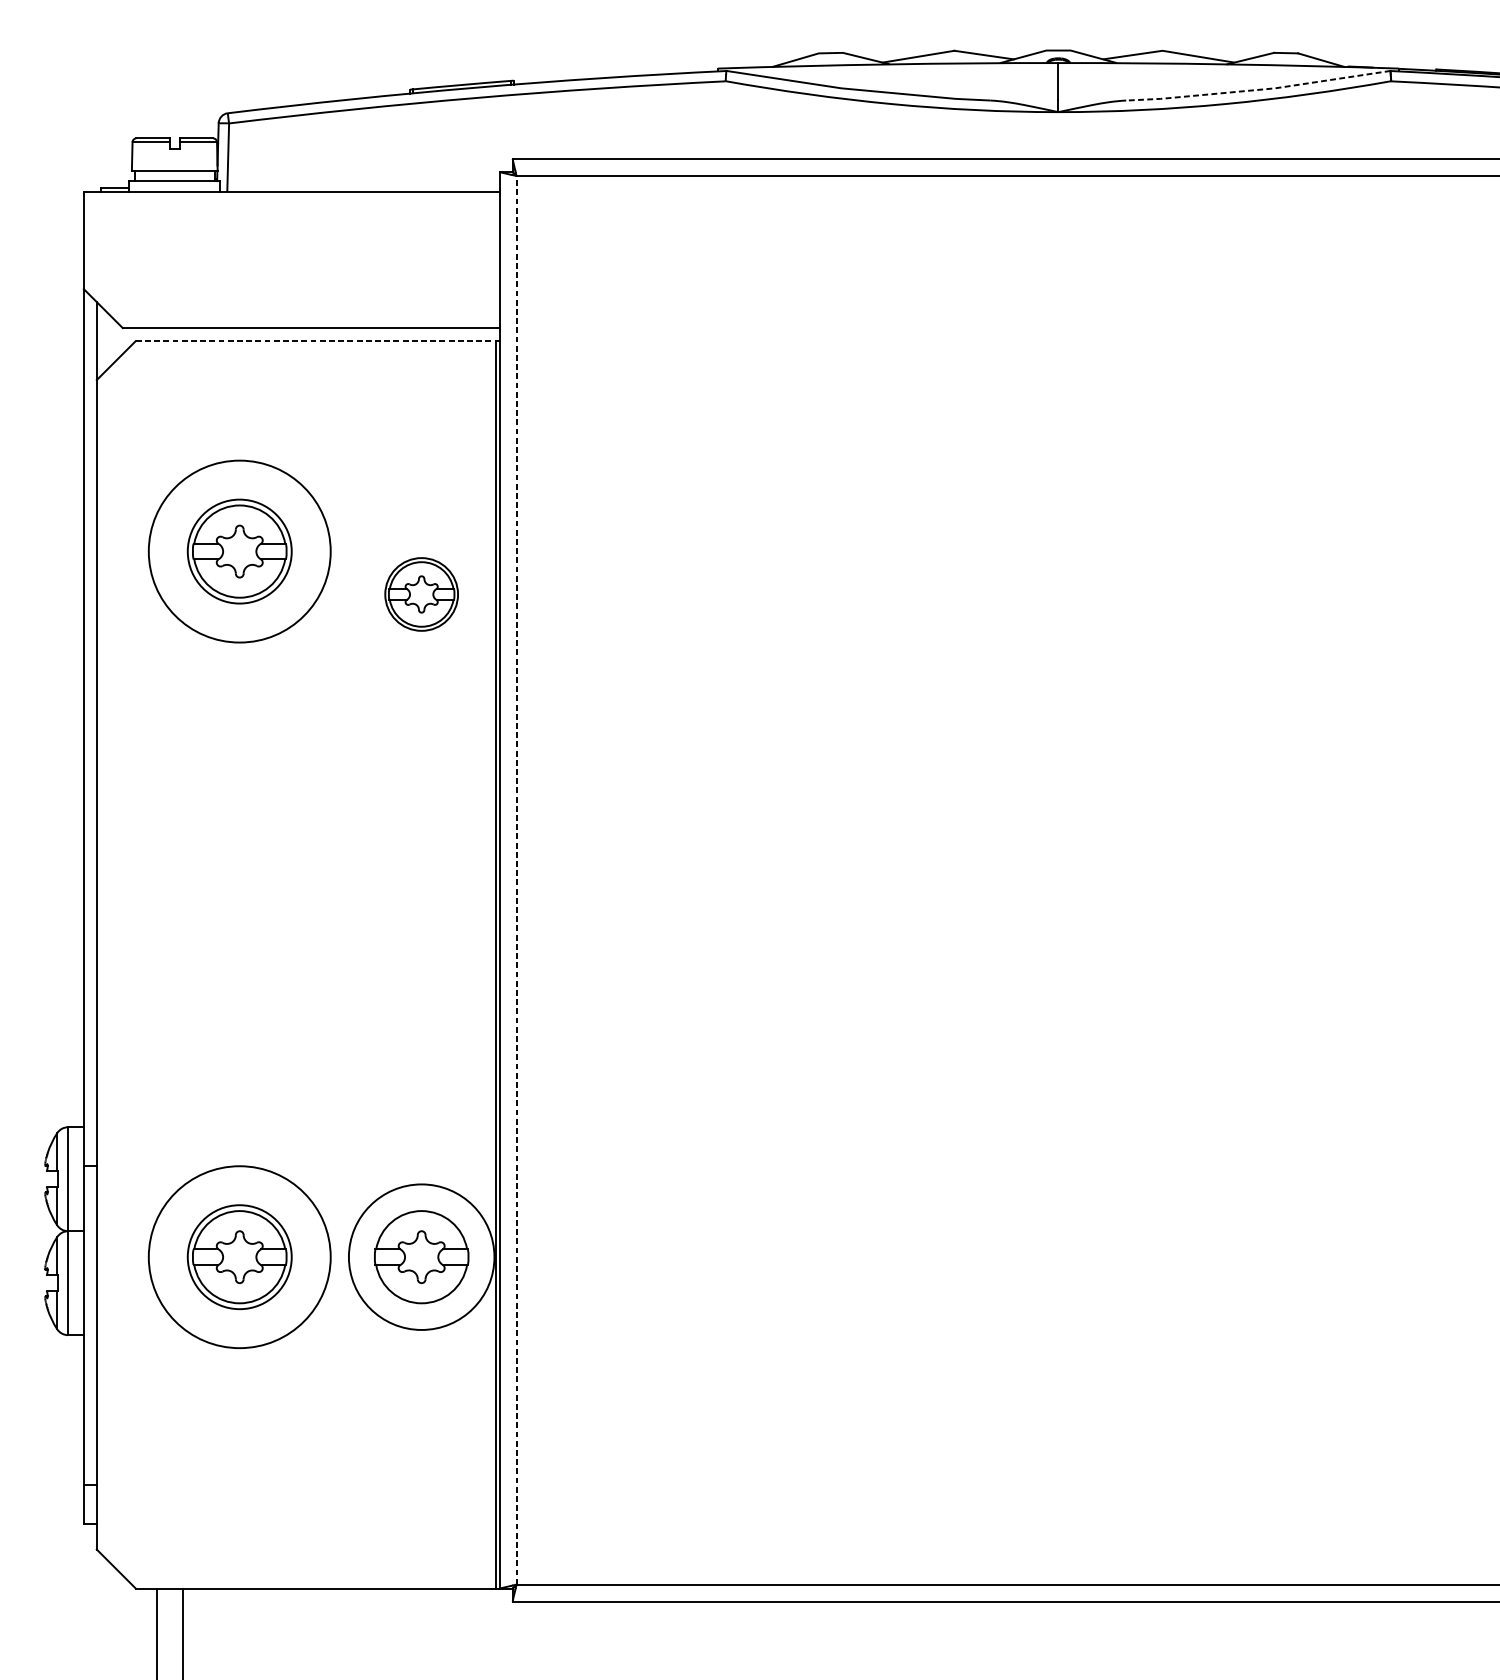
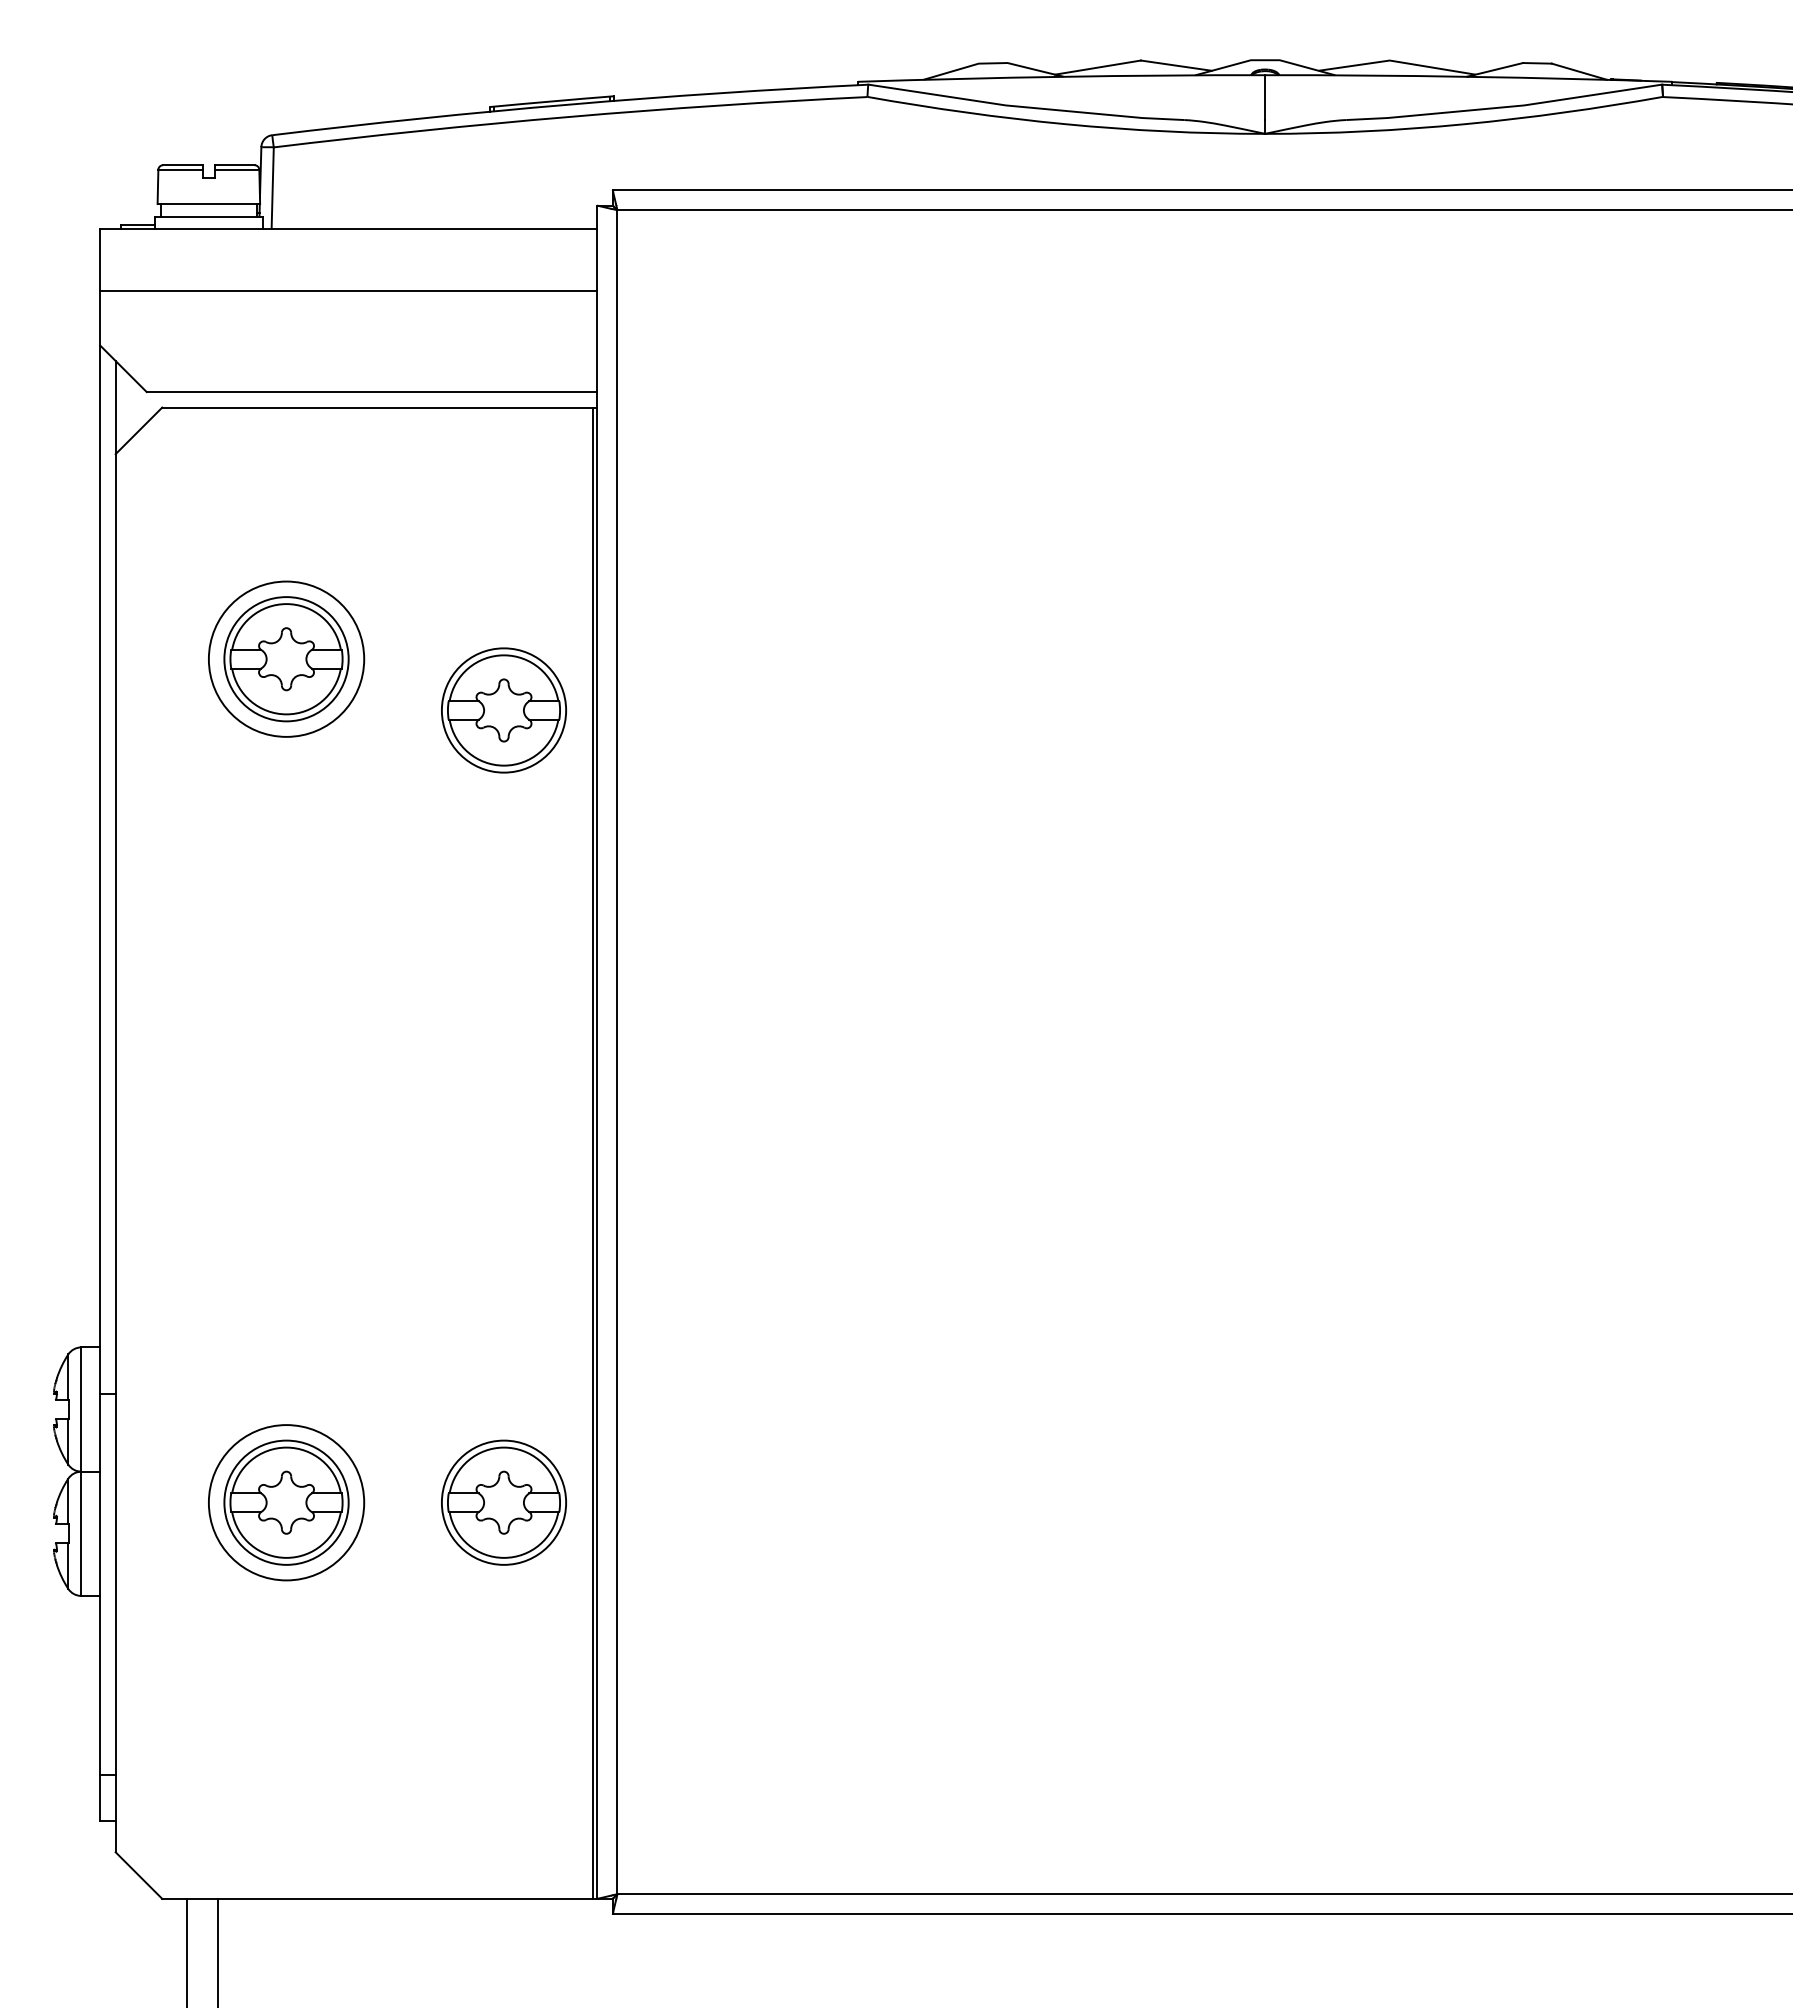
line: (1258, 90) -> (1504, 107), dashed -> solid
line: (291, 243) -> (348, 291), added
line: (318, 341) -> (380, 407), dashed -> solid
circle: (239, 550) -> (286, 658), size x0.71
part: (421, 594) -> (503, 710), size x1.43
line: (516, 880) -> (617, 1052), dashed -> solid
circle: (239, 1256) -> (286, 1502), size x0.71
circle: (421, 1256) -> (503, 1502), size x0.71

